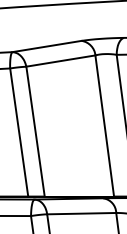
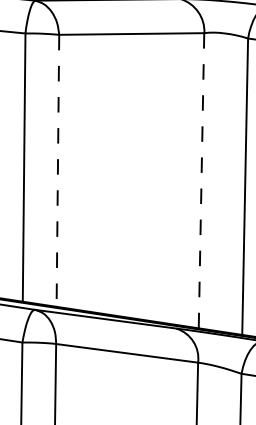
line: (104, 125) -> (201, 179), solid -> dashed
line: (35, 131) -> (57, 170), solid -> dashed

